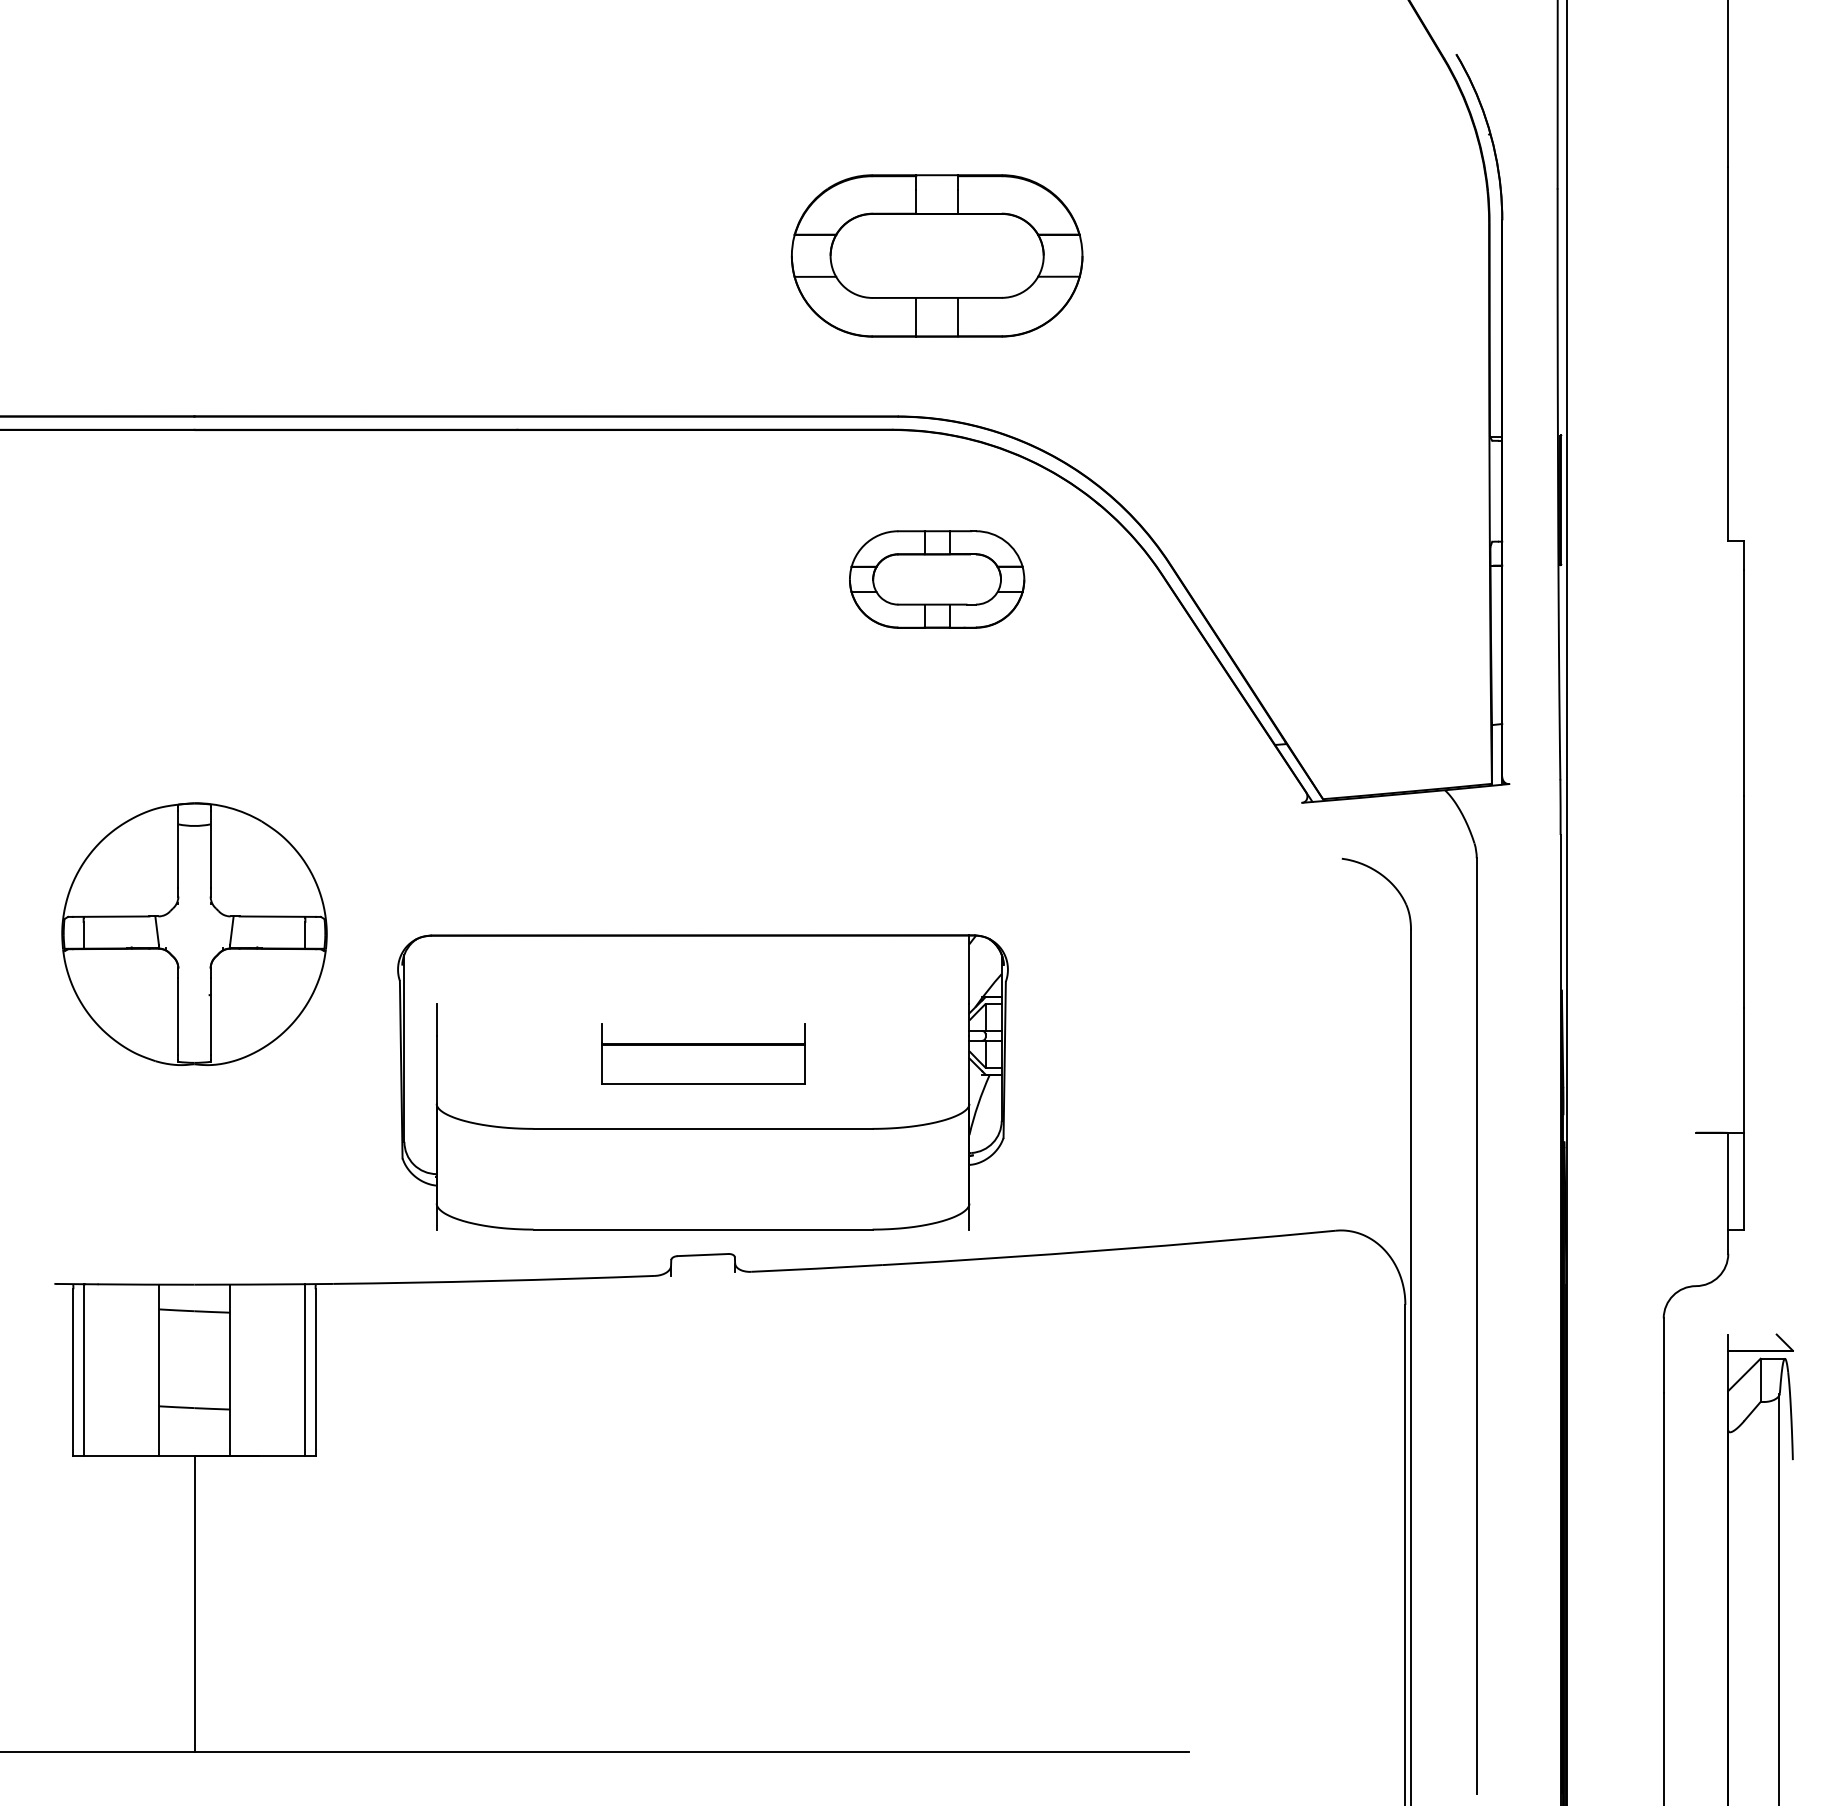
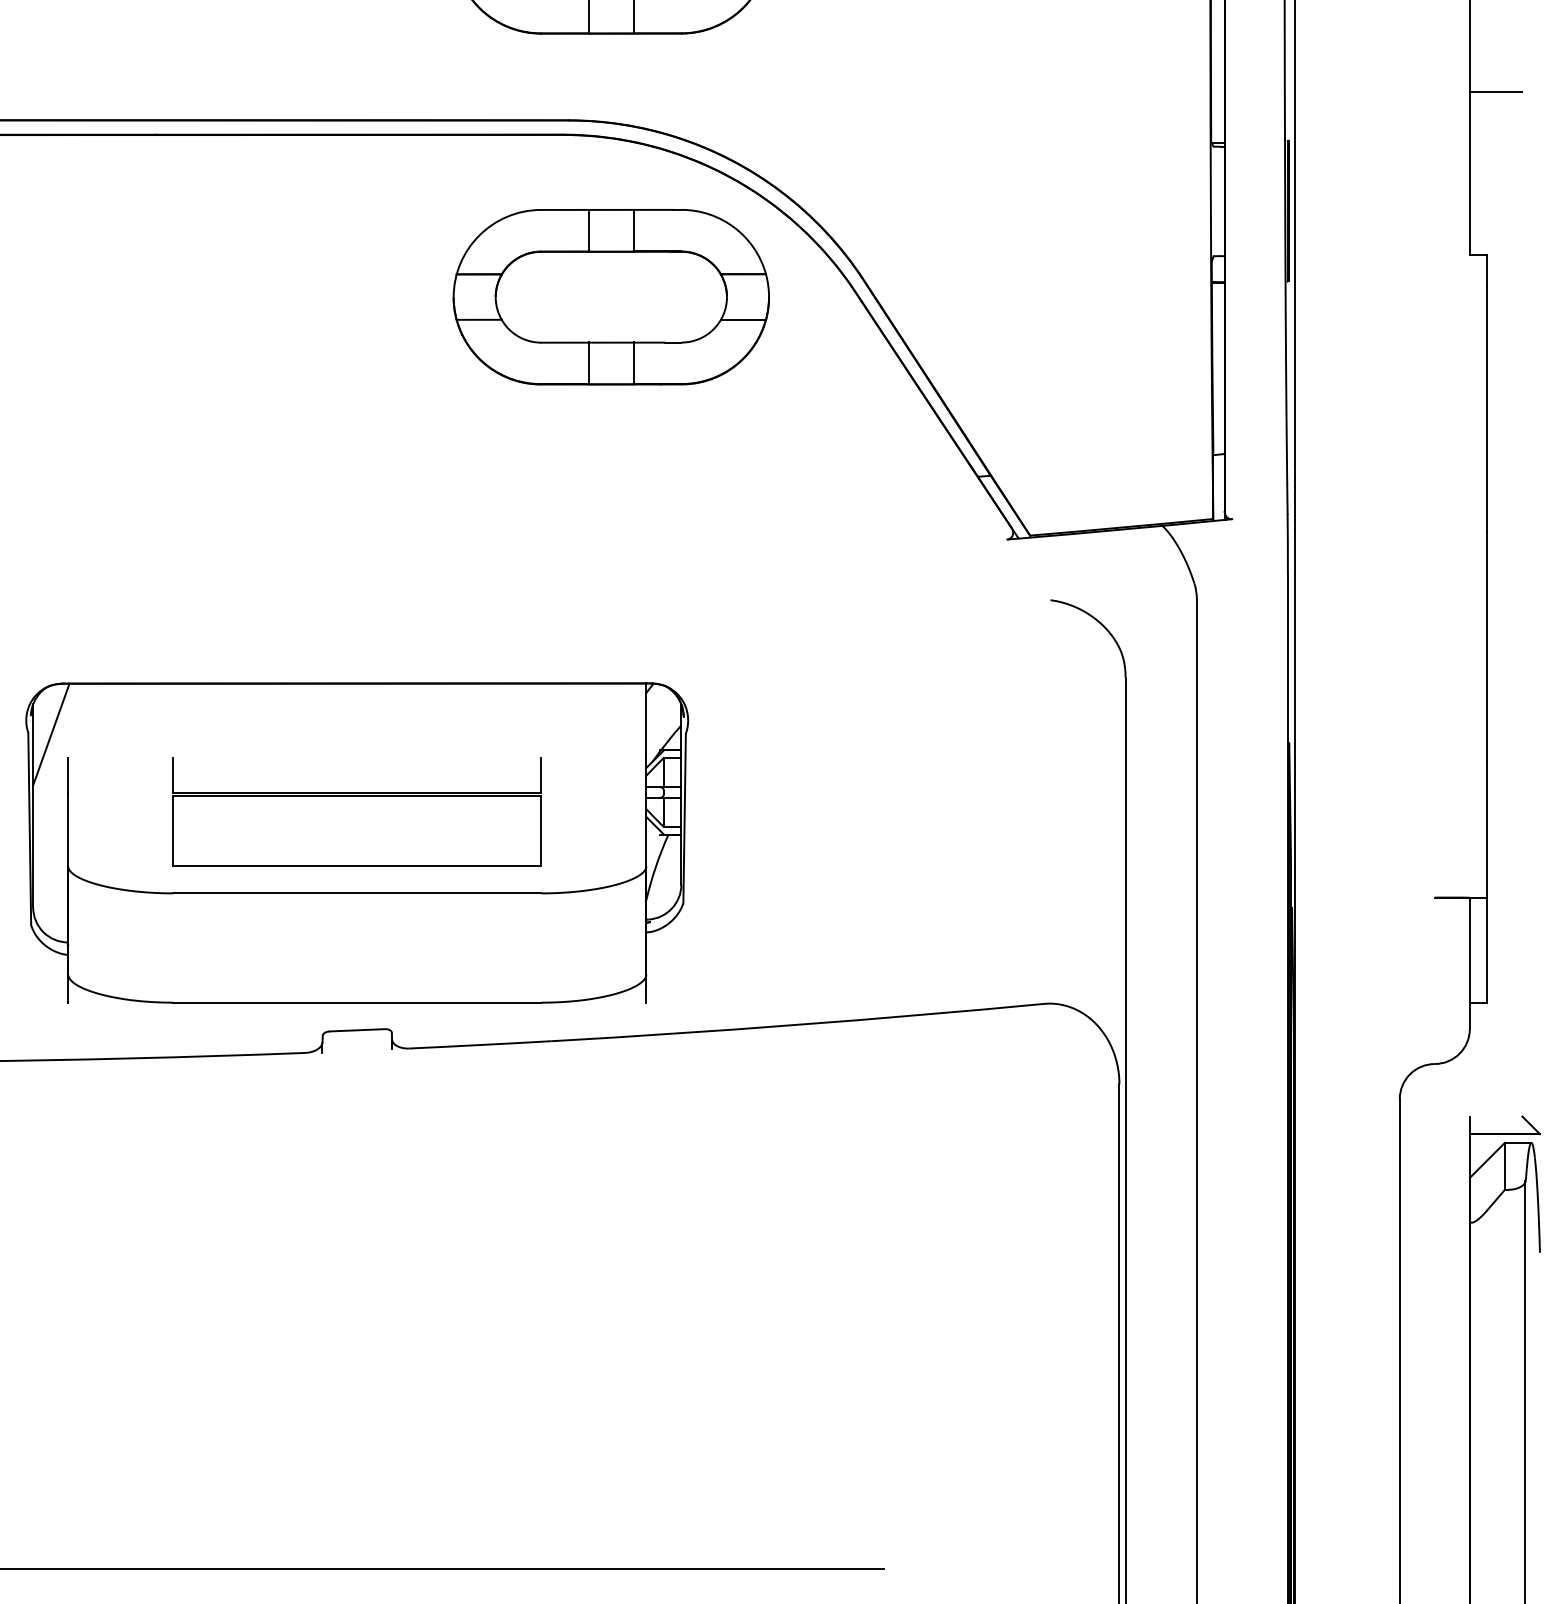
line: (1752, 390) -> (1496, 92), added
part: (936, 579) -> (610, 297), size x1.67
line: (420, 982) -> (50, 734), added
part: (703, 1053) -> (357, 811), size x1.67

